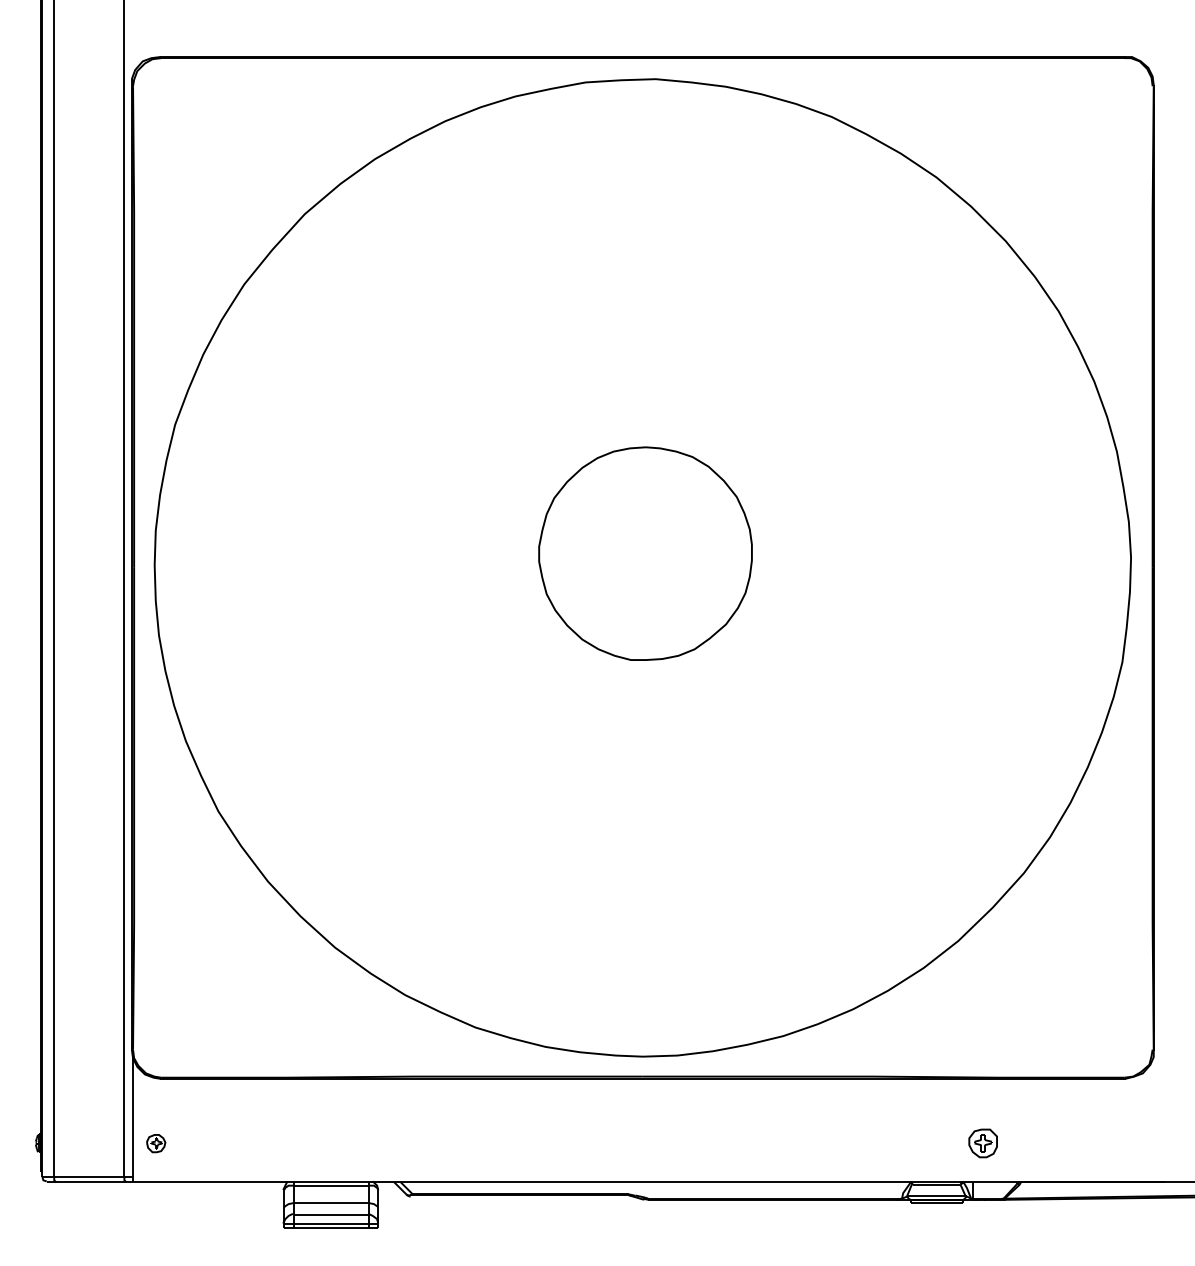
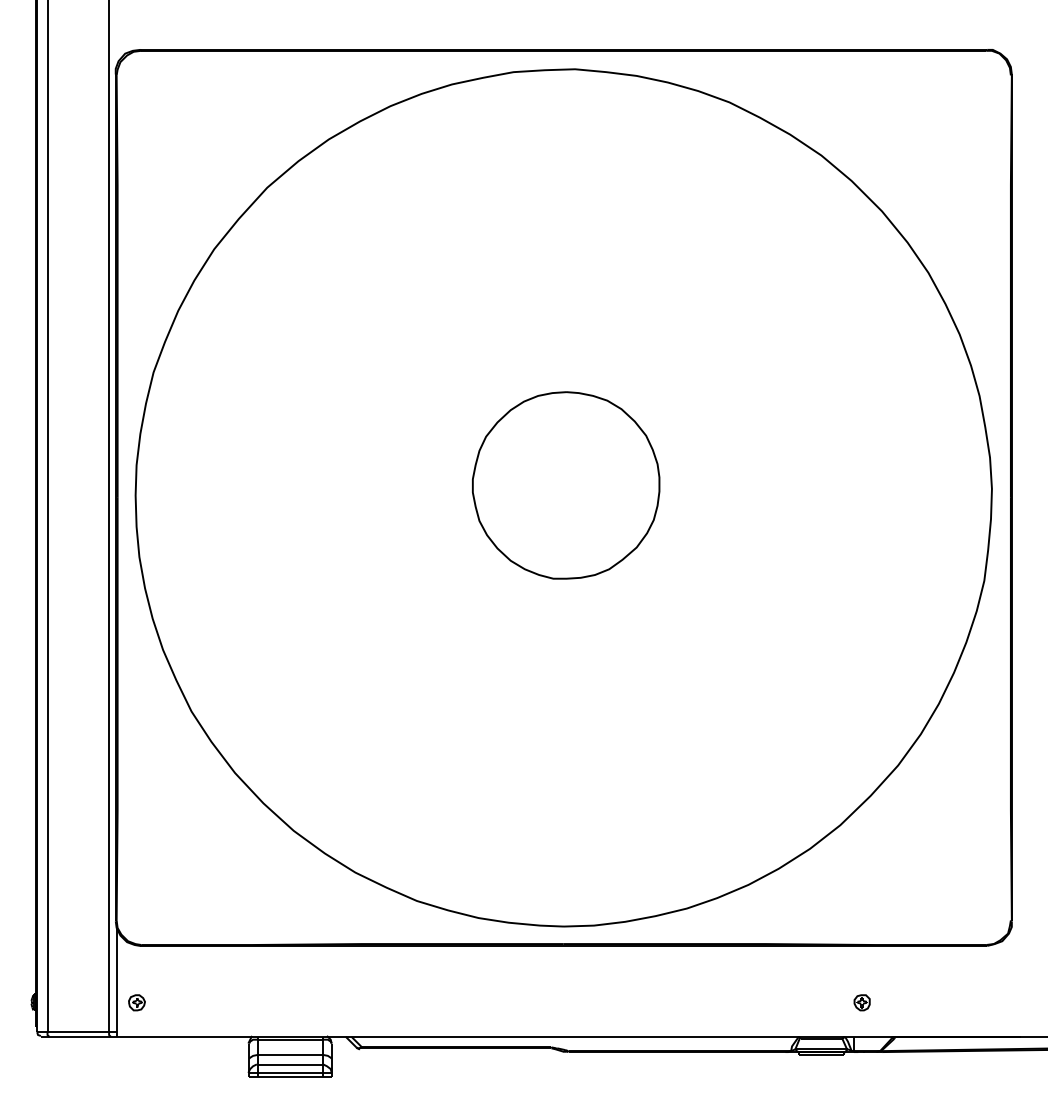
part: (982, 1143) -> (861, 1002), size x0.62

